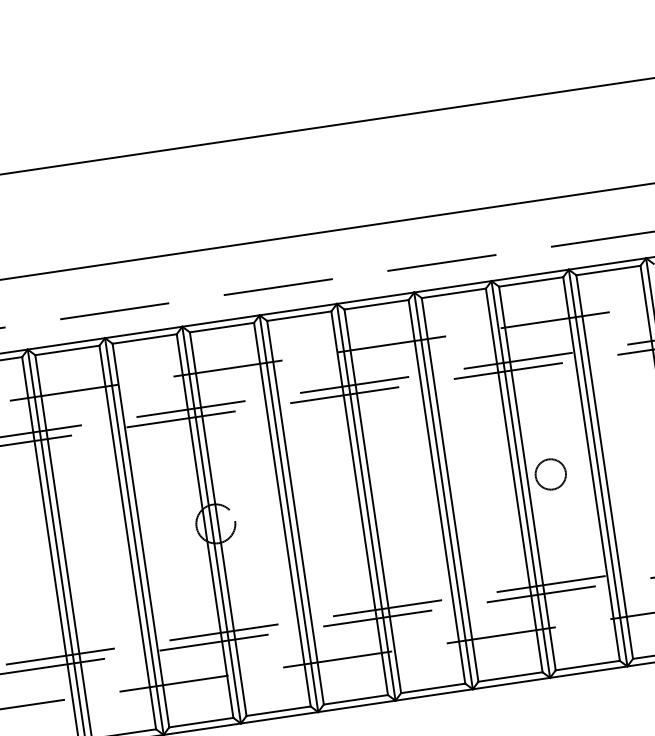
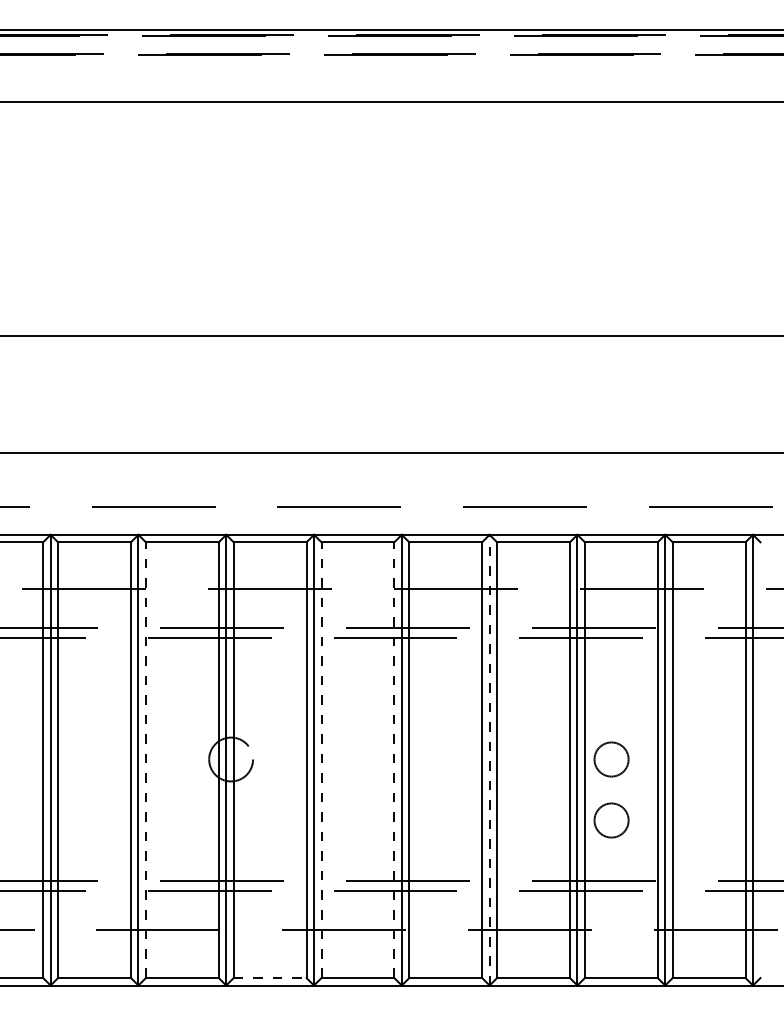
line: (443, 490) -> (489, 759), solid -> dashed
line: (359, 503) -> (394, 760), solid -> dashed
line: (295, 513) -> (321, 760), solid -> dashed
circle: (558, 528) -> (611, 820), added
line: (140, 535) -> (145, 760), solid -> dashed
line: (279, 711) -> (270, 978), solid -> dashed

